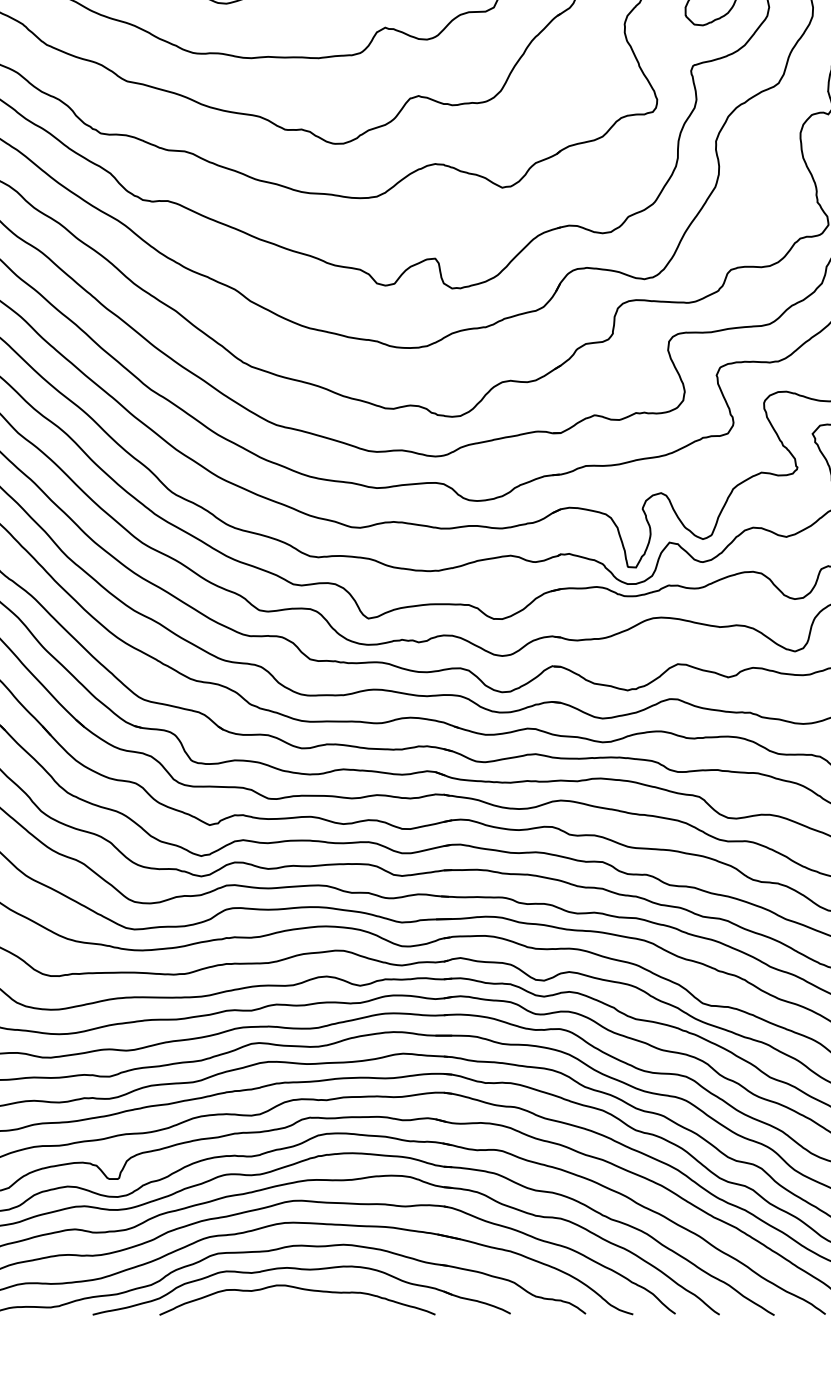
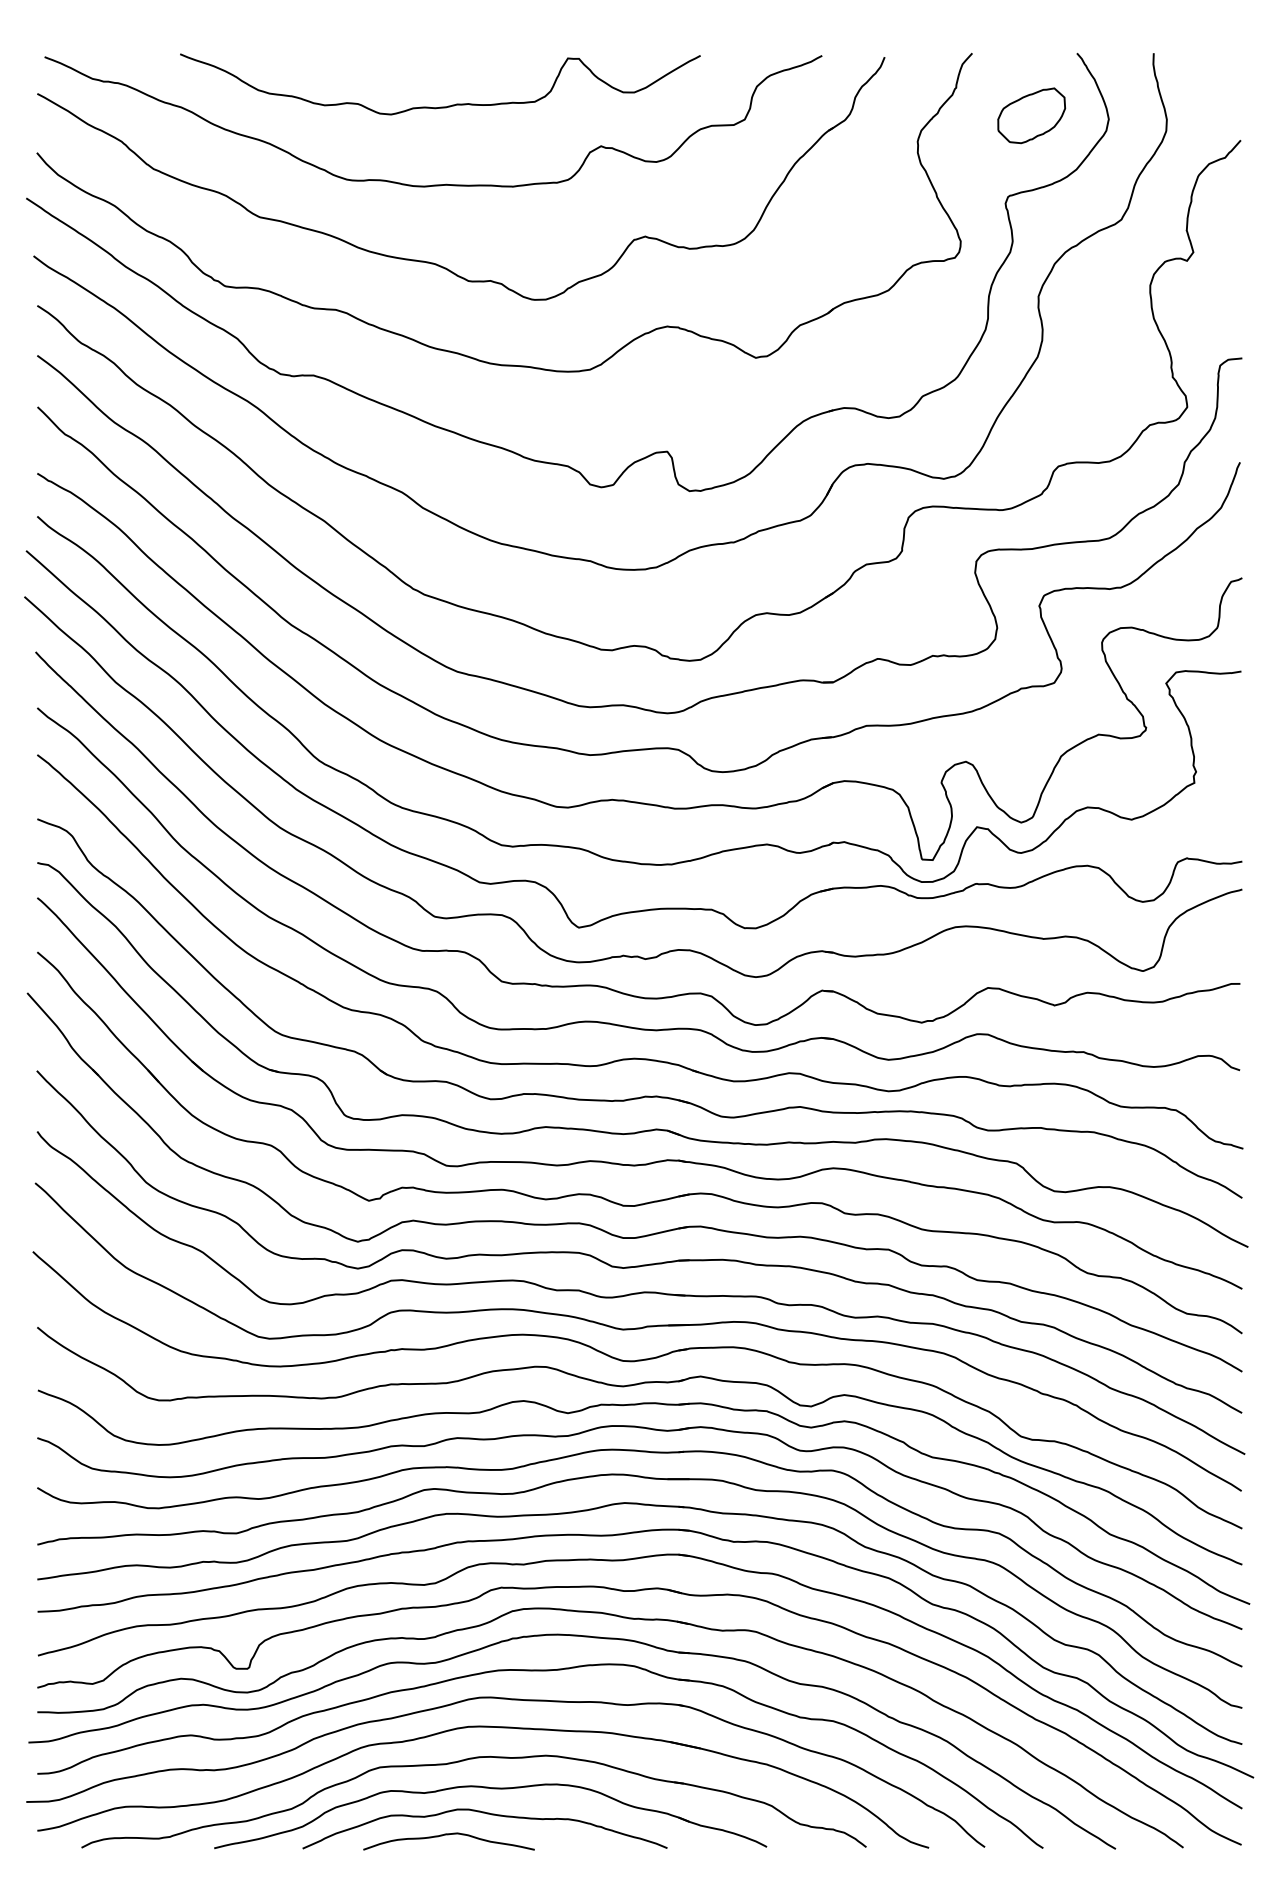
curve: (269, 1305) -> (448, 1835), added

